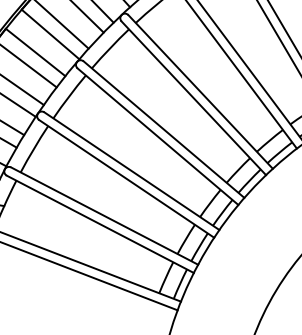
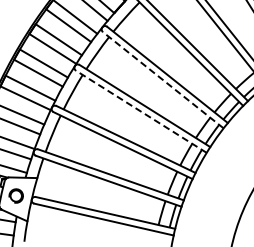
line: (192, 97) -> (162, 79), solid -> dashed
line: (156, 136) -> (140, 111), solid -> dashed

